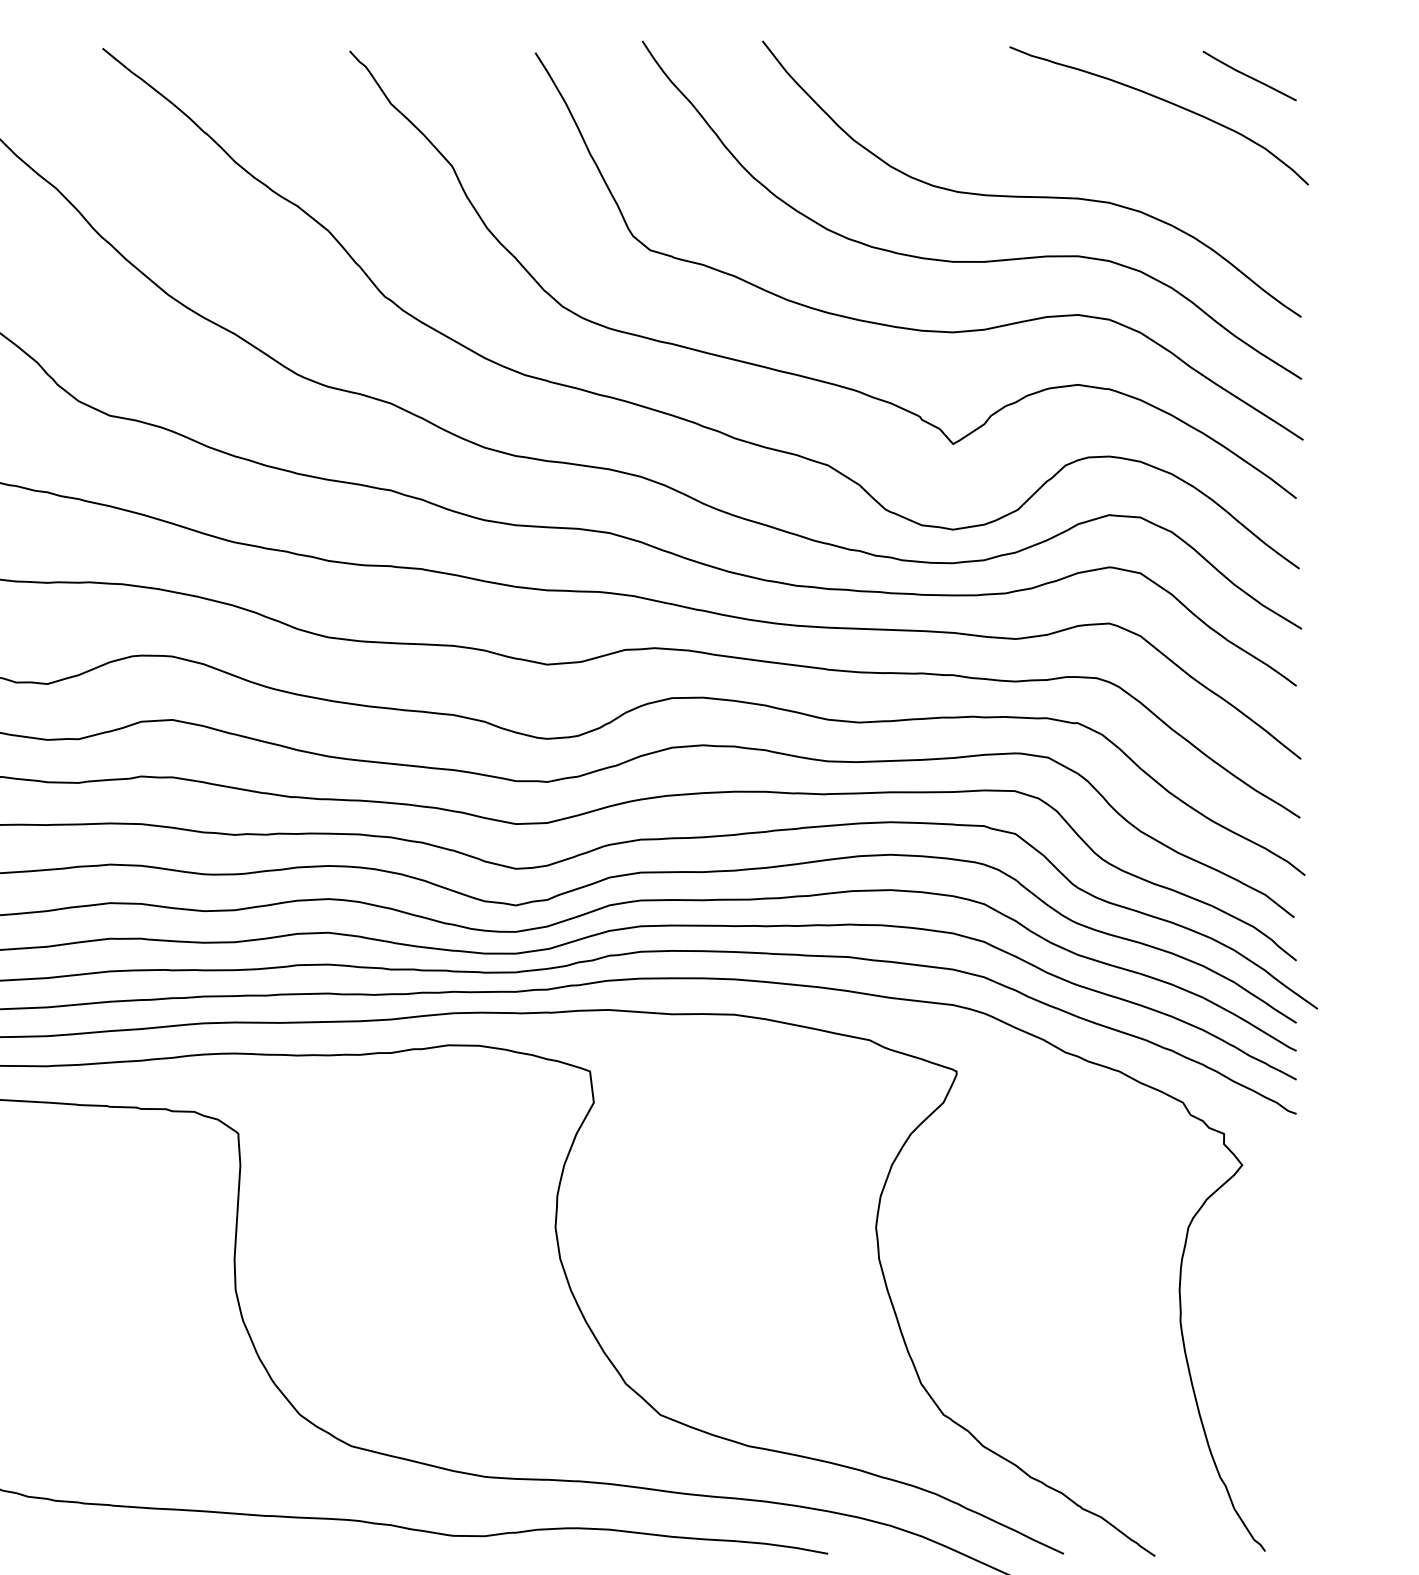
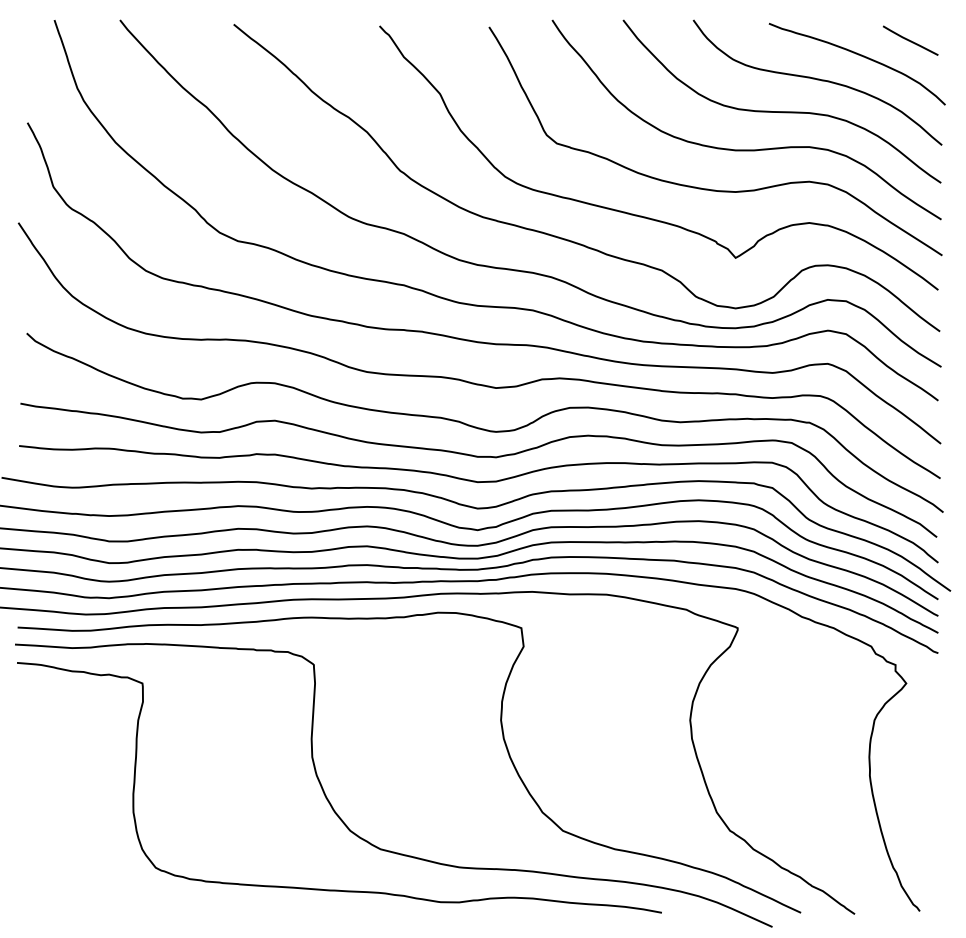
curve: (1091, 143) -> (817, 80), added

